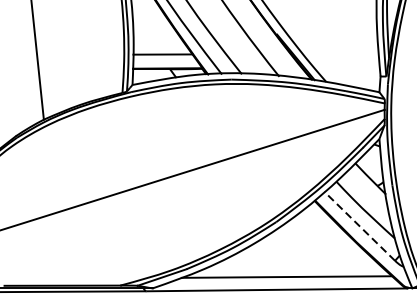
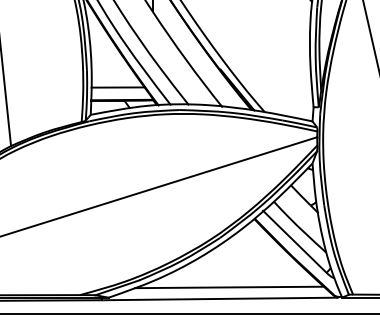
line: (359, 225) -> (294, 241), dashed -> solid

